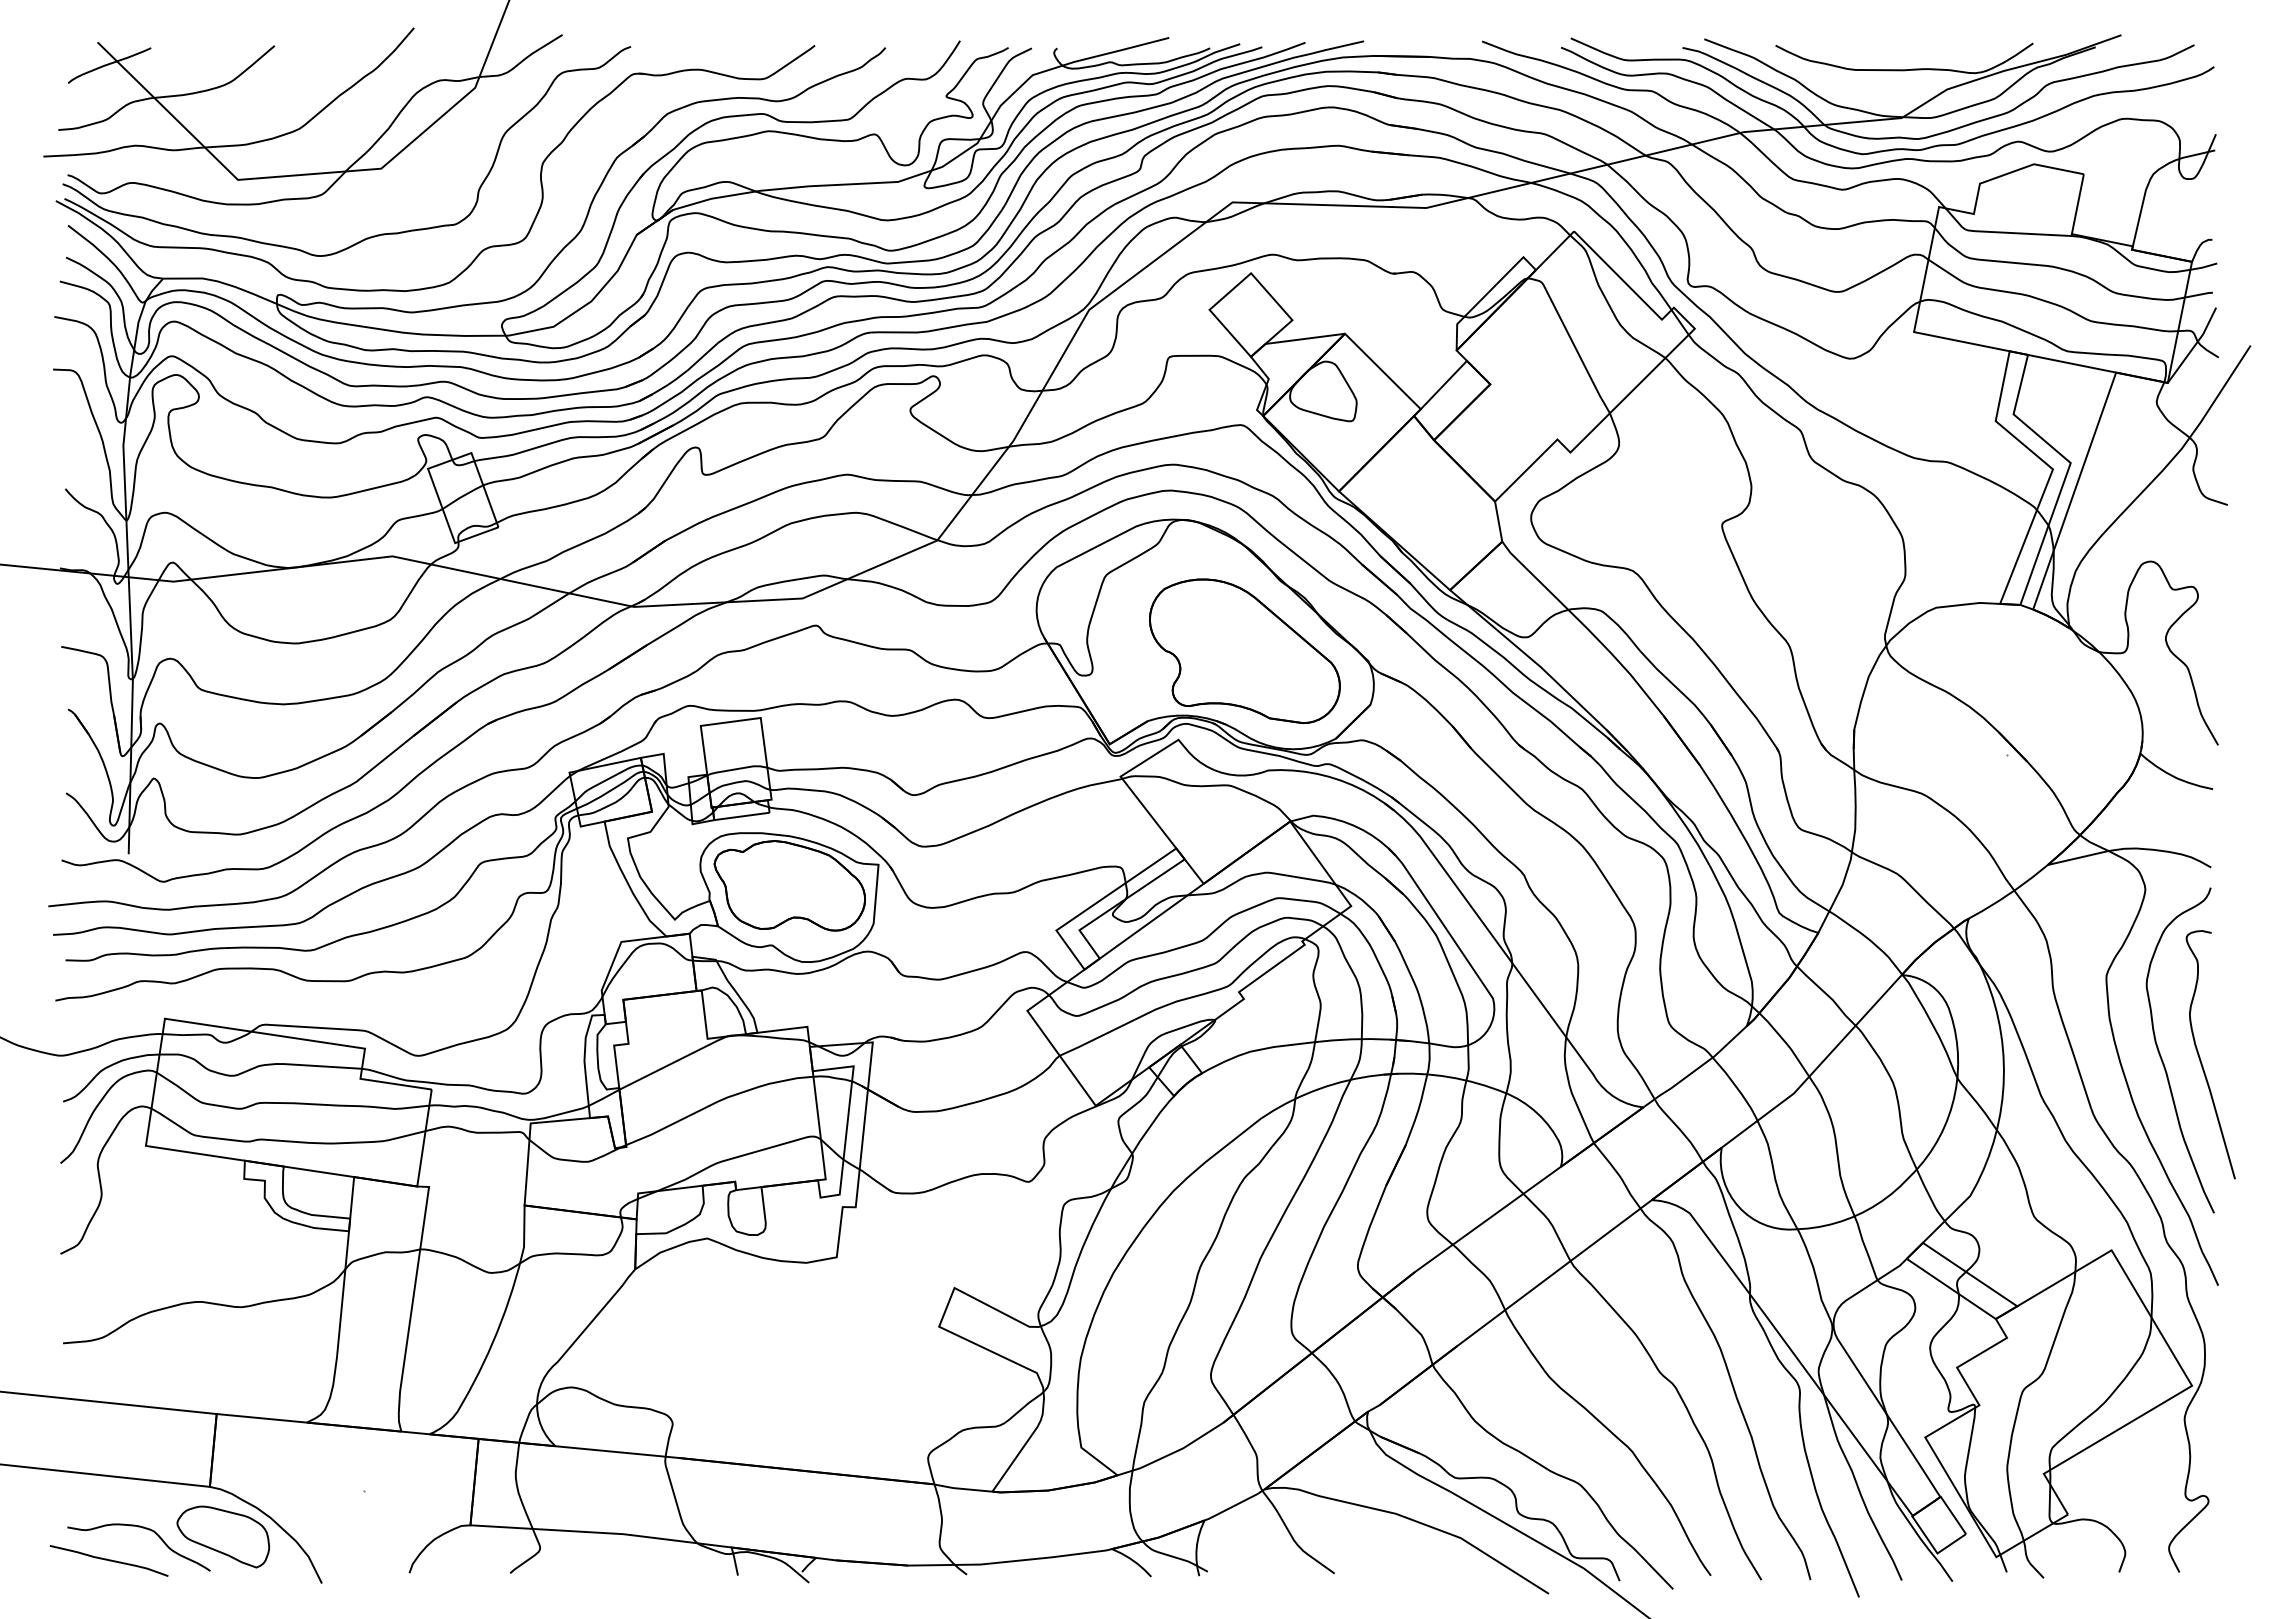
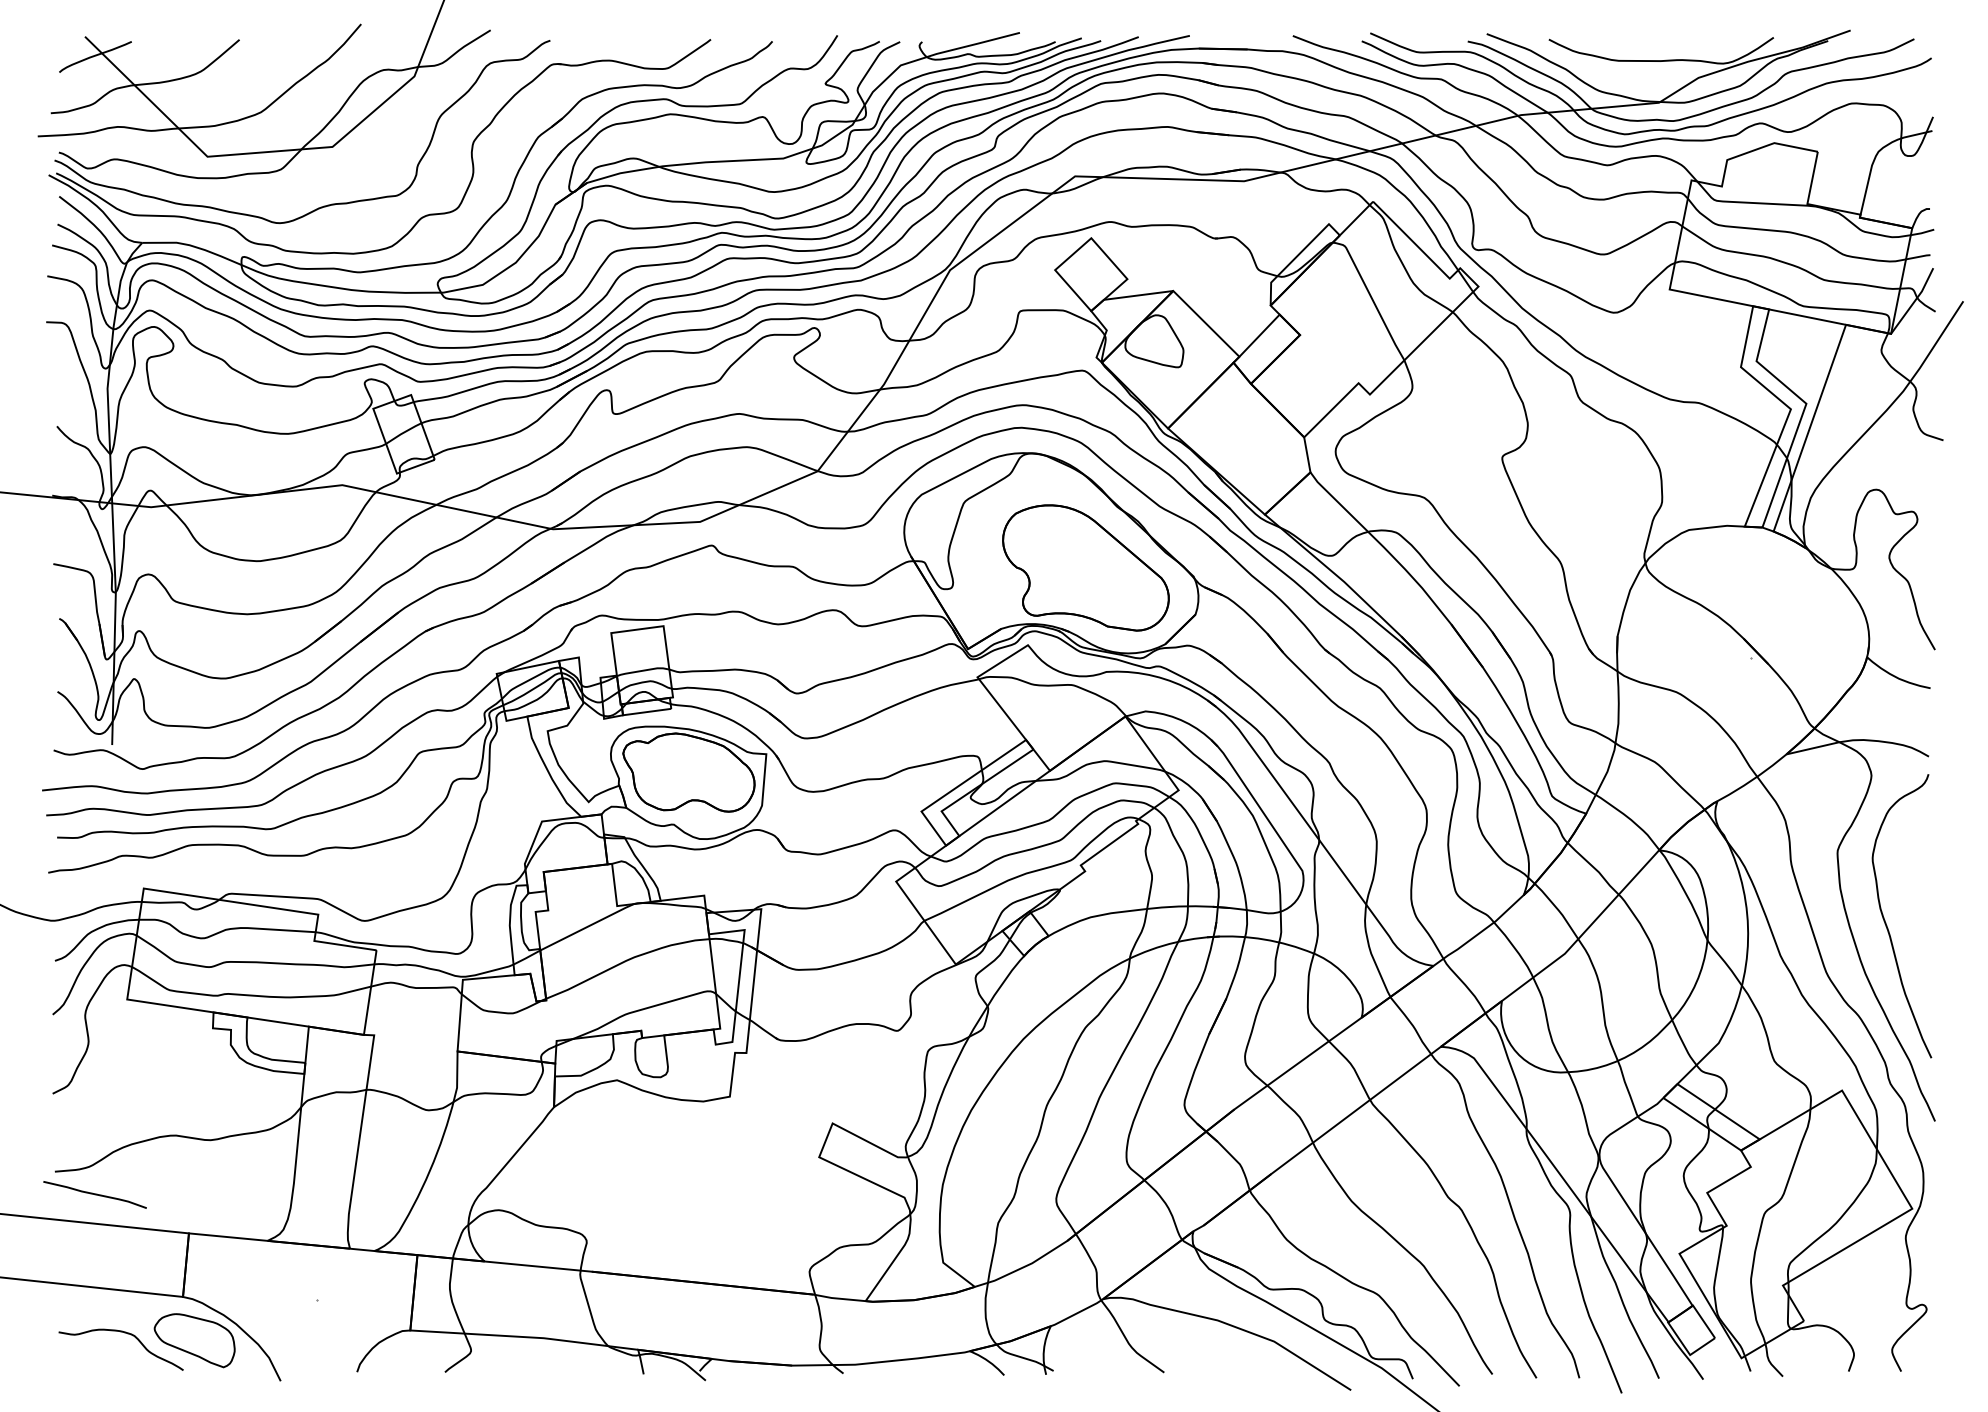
curve: (2200, 1057) -> (1919, 922), removed
curve: (108, 1560) -> (94, 1194), moved

